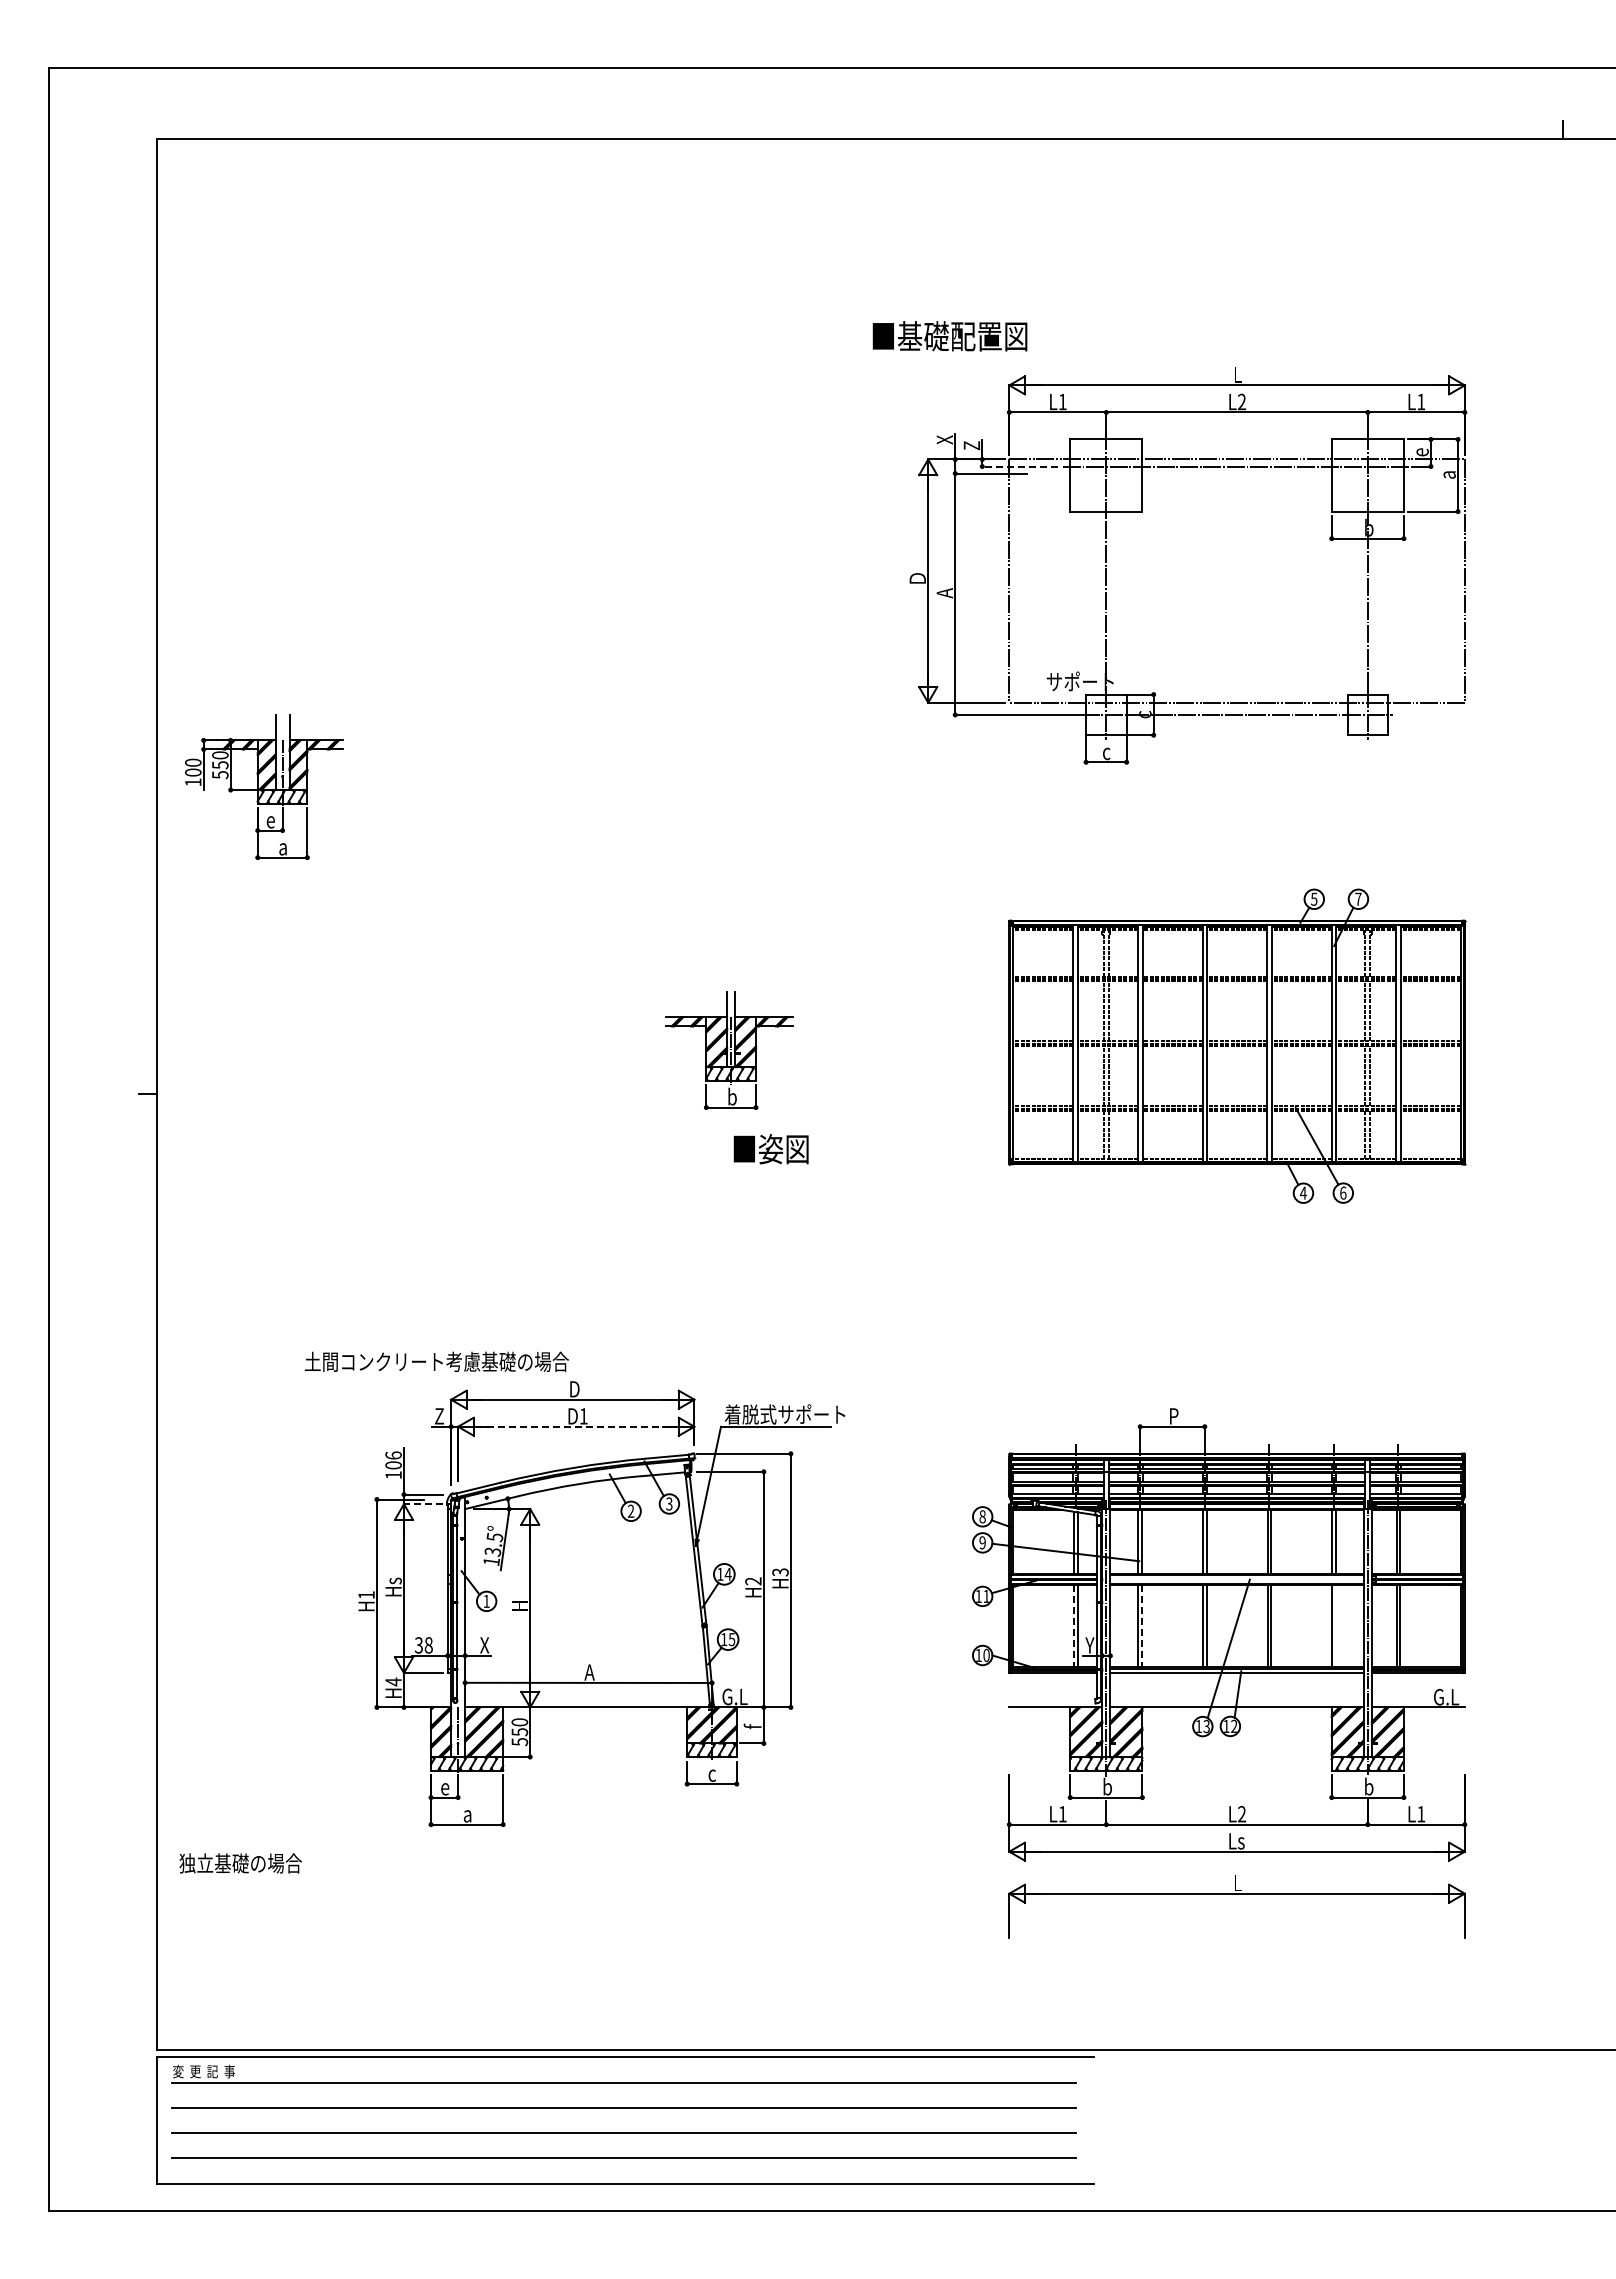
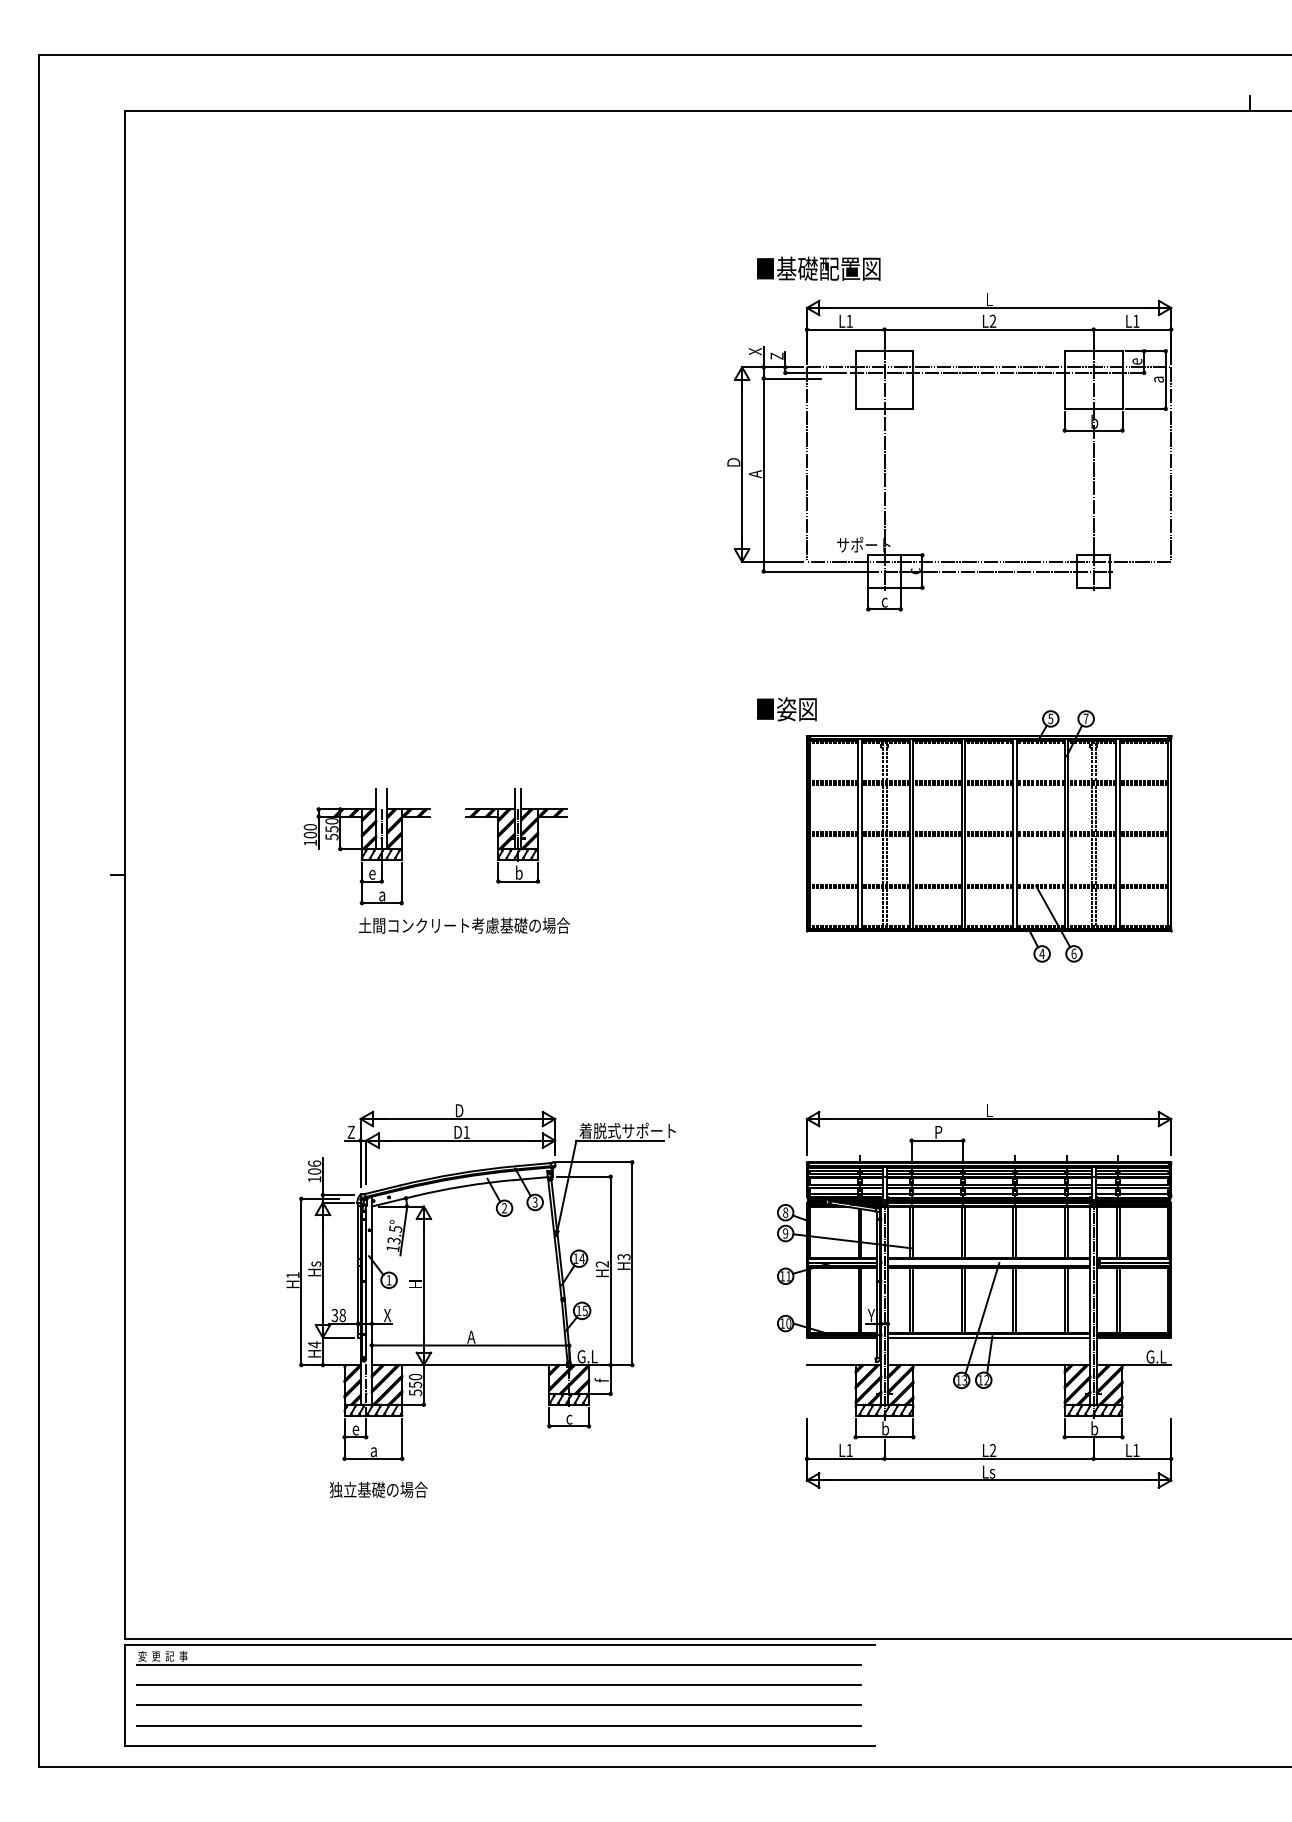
text: (949, 336) -> (818, 268), moved
line: (1020, 466) -> (815, 372), dashed -> solid
part: (264, 787) -> (367, 847), moved
part: (729, 1050) -> (516, 835), moved
text: (770, 1149) -> (786, 709), moved
text: (436, 1361) -> (464, 925), moved
line: (576, 1426) -> (460, 1140), dashed -> solid
line: (423, 1504) -> (338, 1202), dashed -> solid
line: (1073, 1626) -> (858, 1300), dashed -> solid
line: (1142, 1626) -> (913, 1300), dashed -> solid
line: (1335, 1626) -> (1067, 1300), added
text: (240, 1863) -> (378, 1489), moved
part: (1236, 1894) -> (988, 1119), moved

